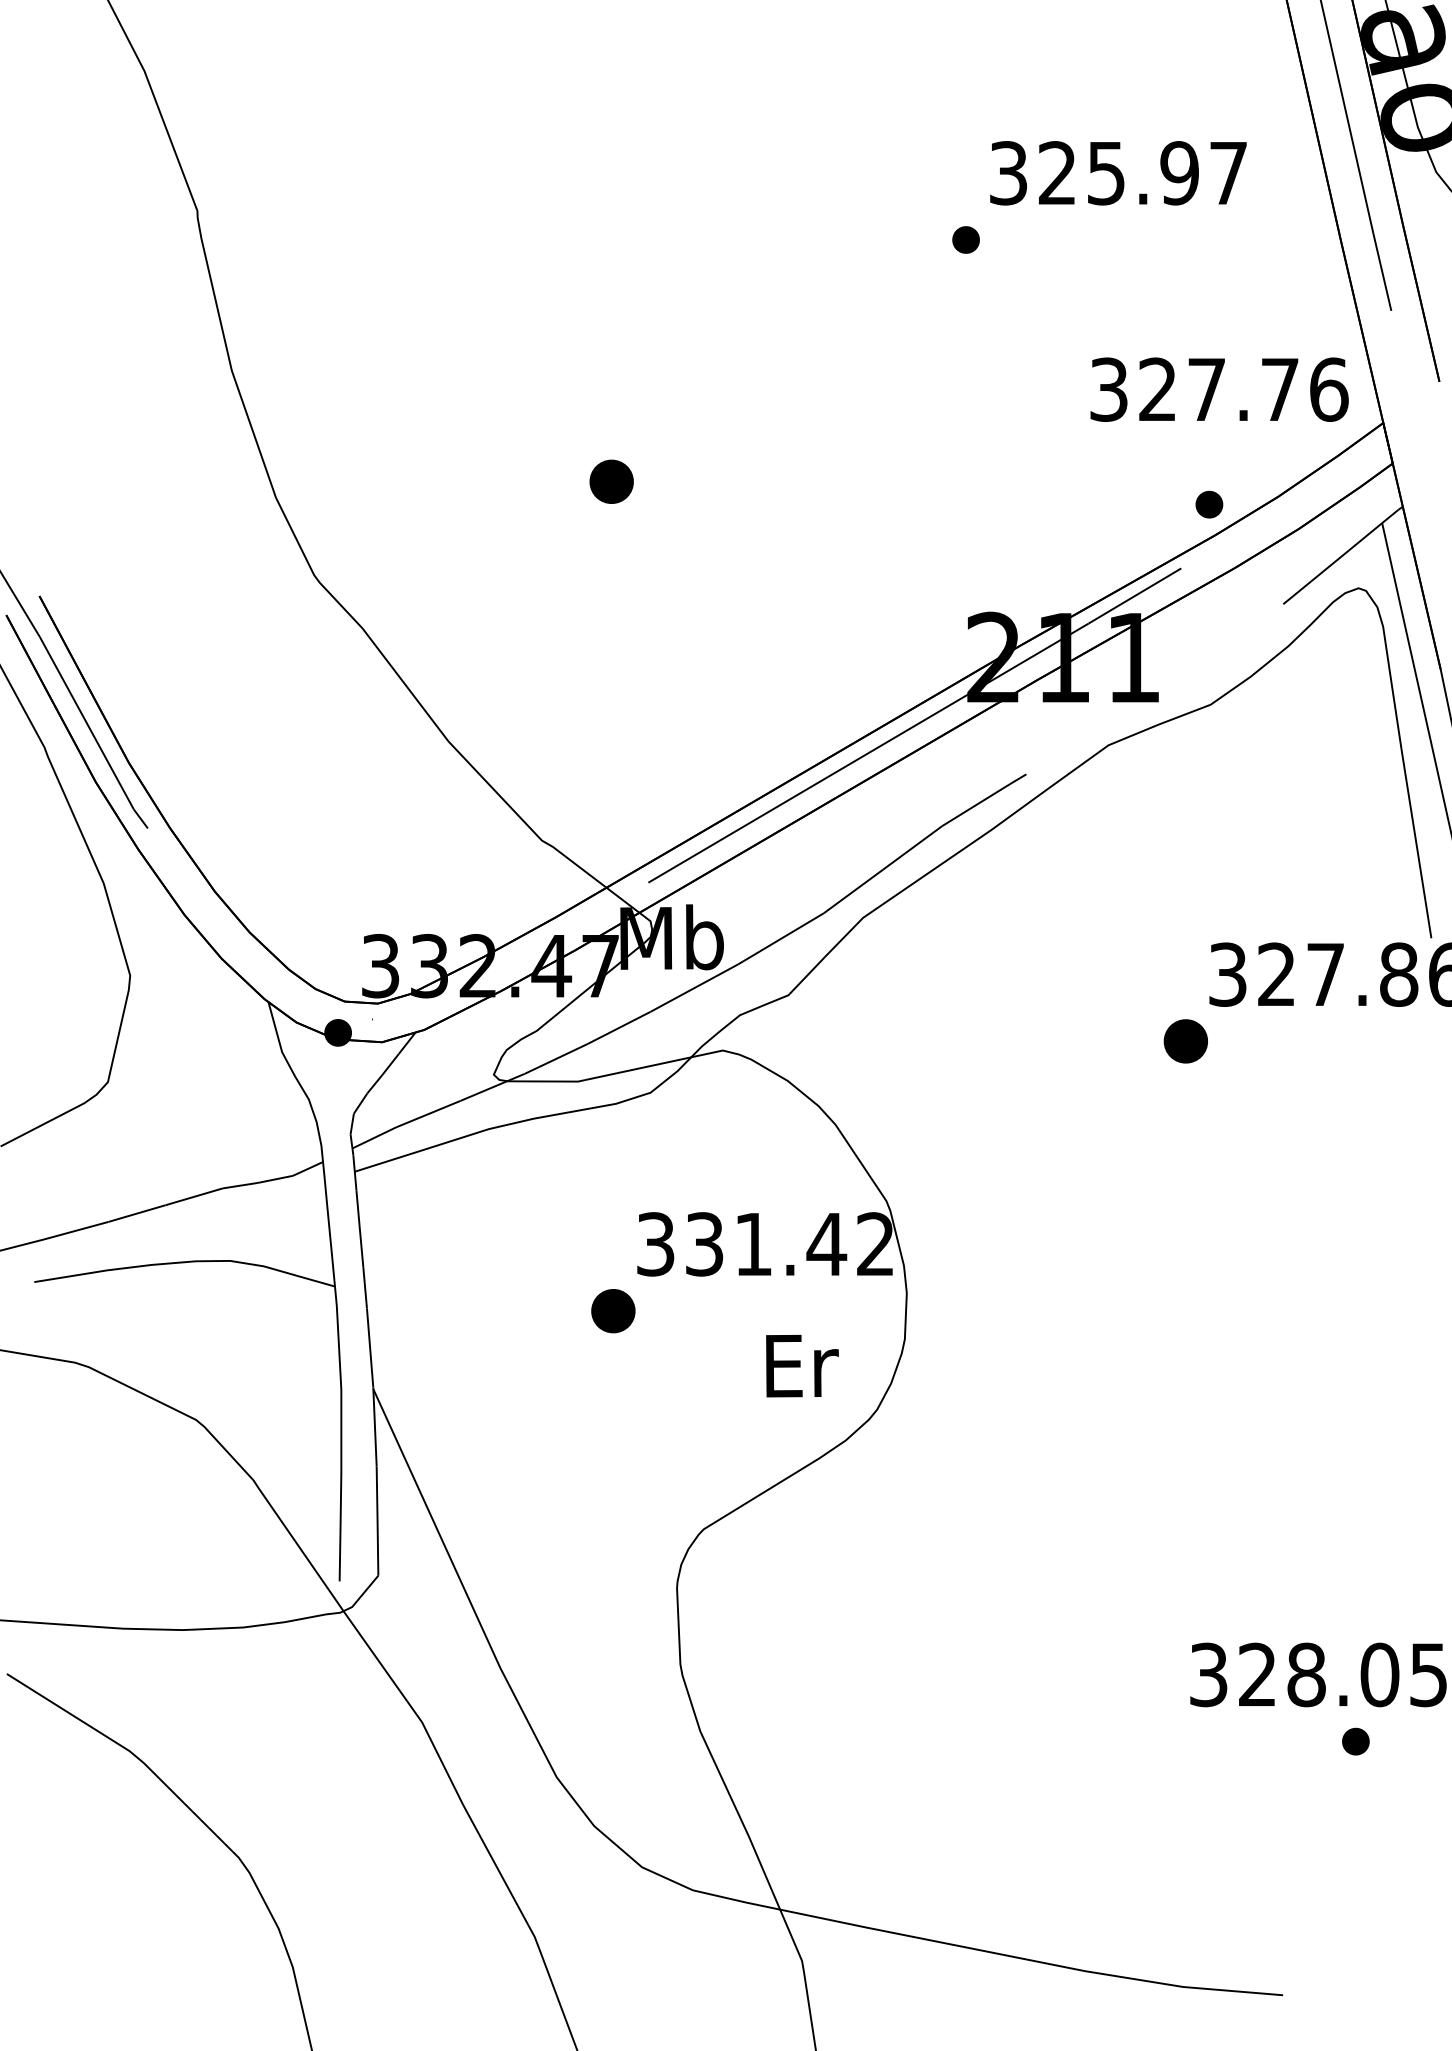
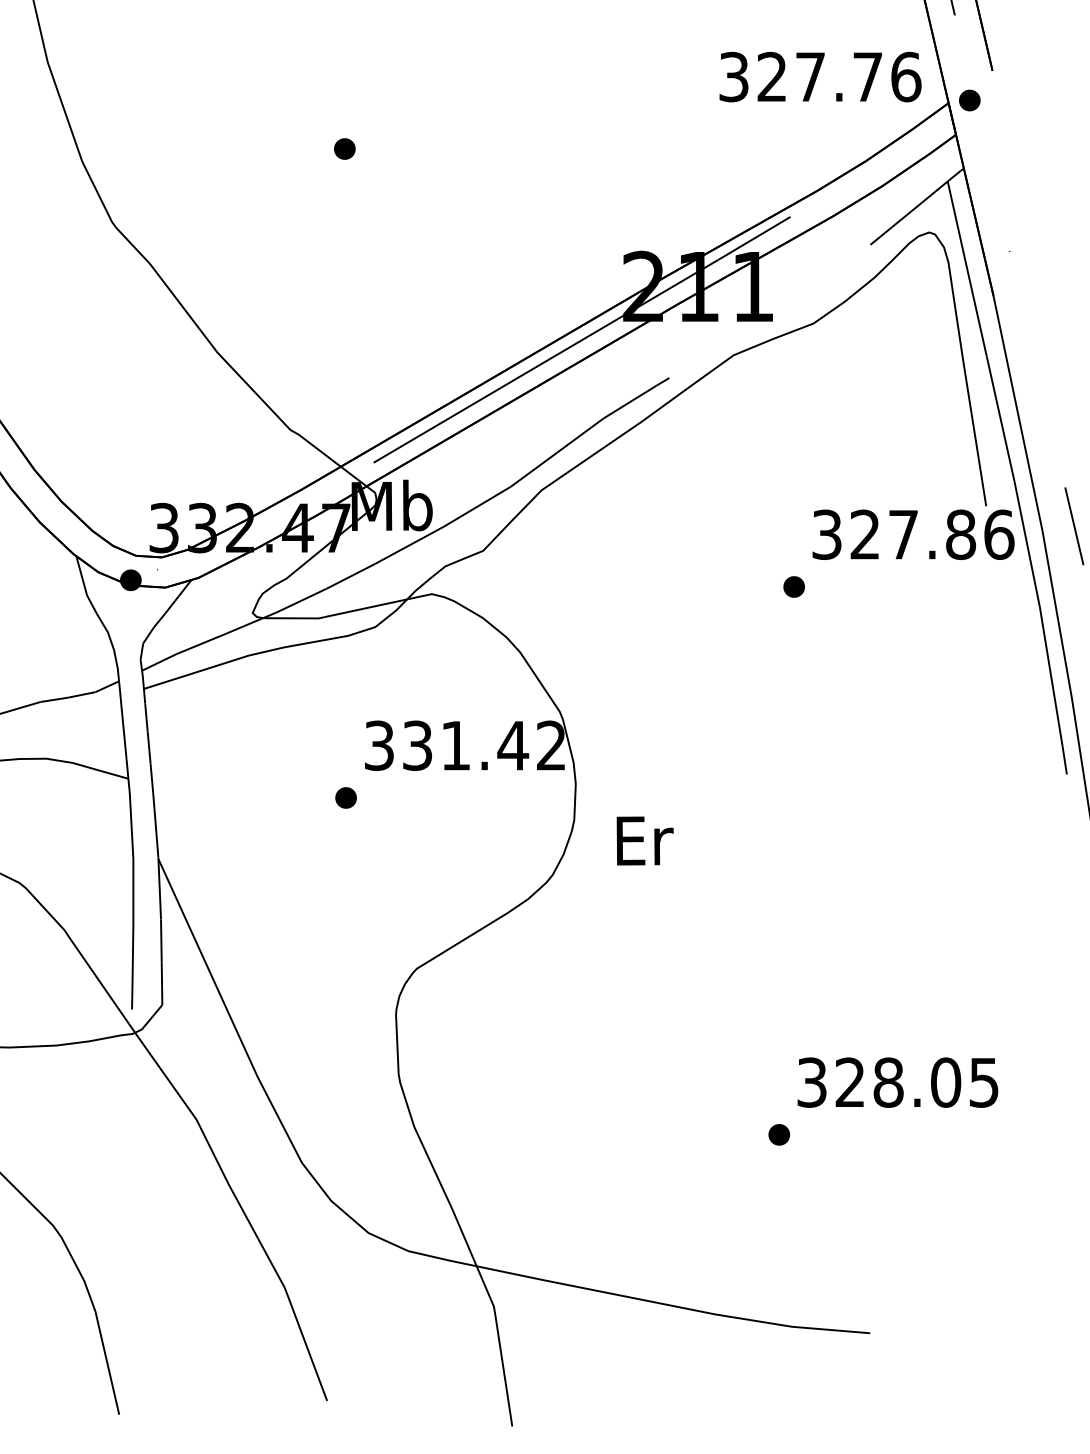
part: (611, 481) -> (344, 148), size x0.62
part: (1209, 504) -> (969, 100), moved
part: (1185, 1041) -> (793, 587), size x0.62
part: (612, 1310) -> (345, 797), size x0.62
text: (802, 1365) -> (645, 840), moved
part: (1355, 1741) -> (778, 1134), moved

